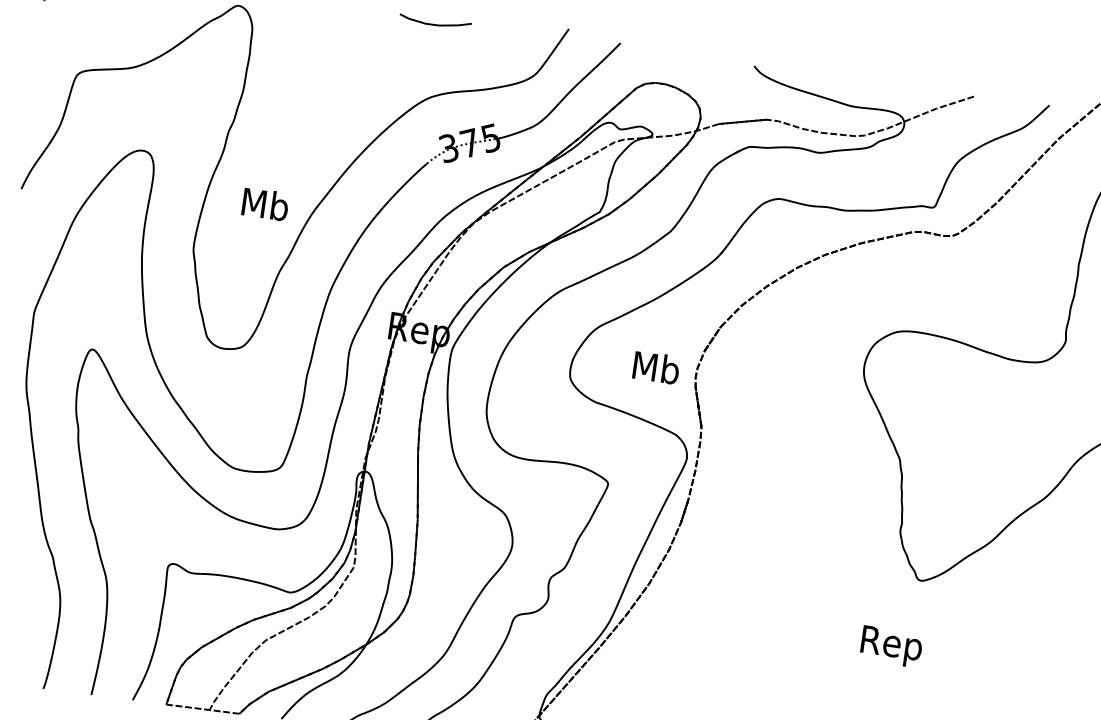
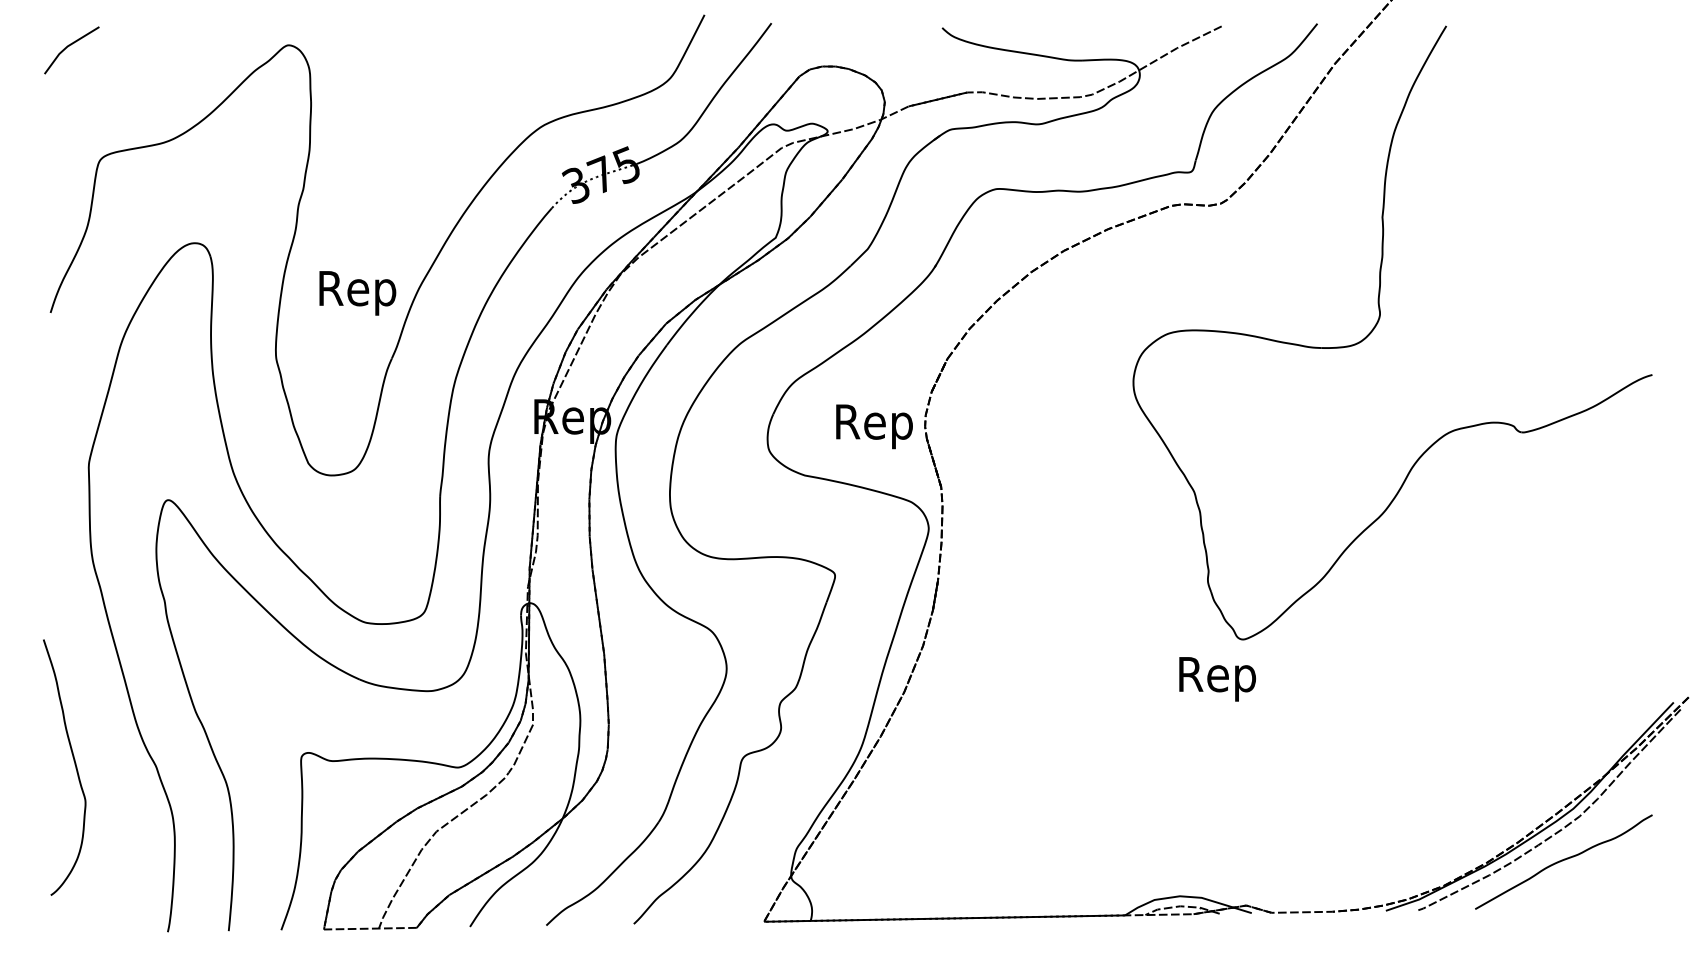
curve: (434, 24) -> (536, 33), removed
text: (264, 207) -> (357, 292), Mb -> Rep
text: (655, 371) -> (874, 426), Mb -> Rep
text: (891, 647) -> (1217, 679), moved

